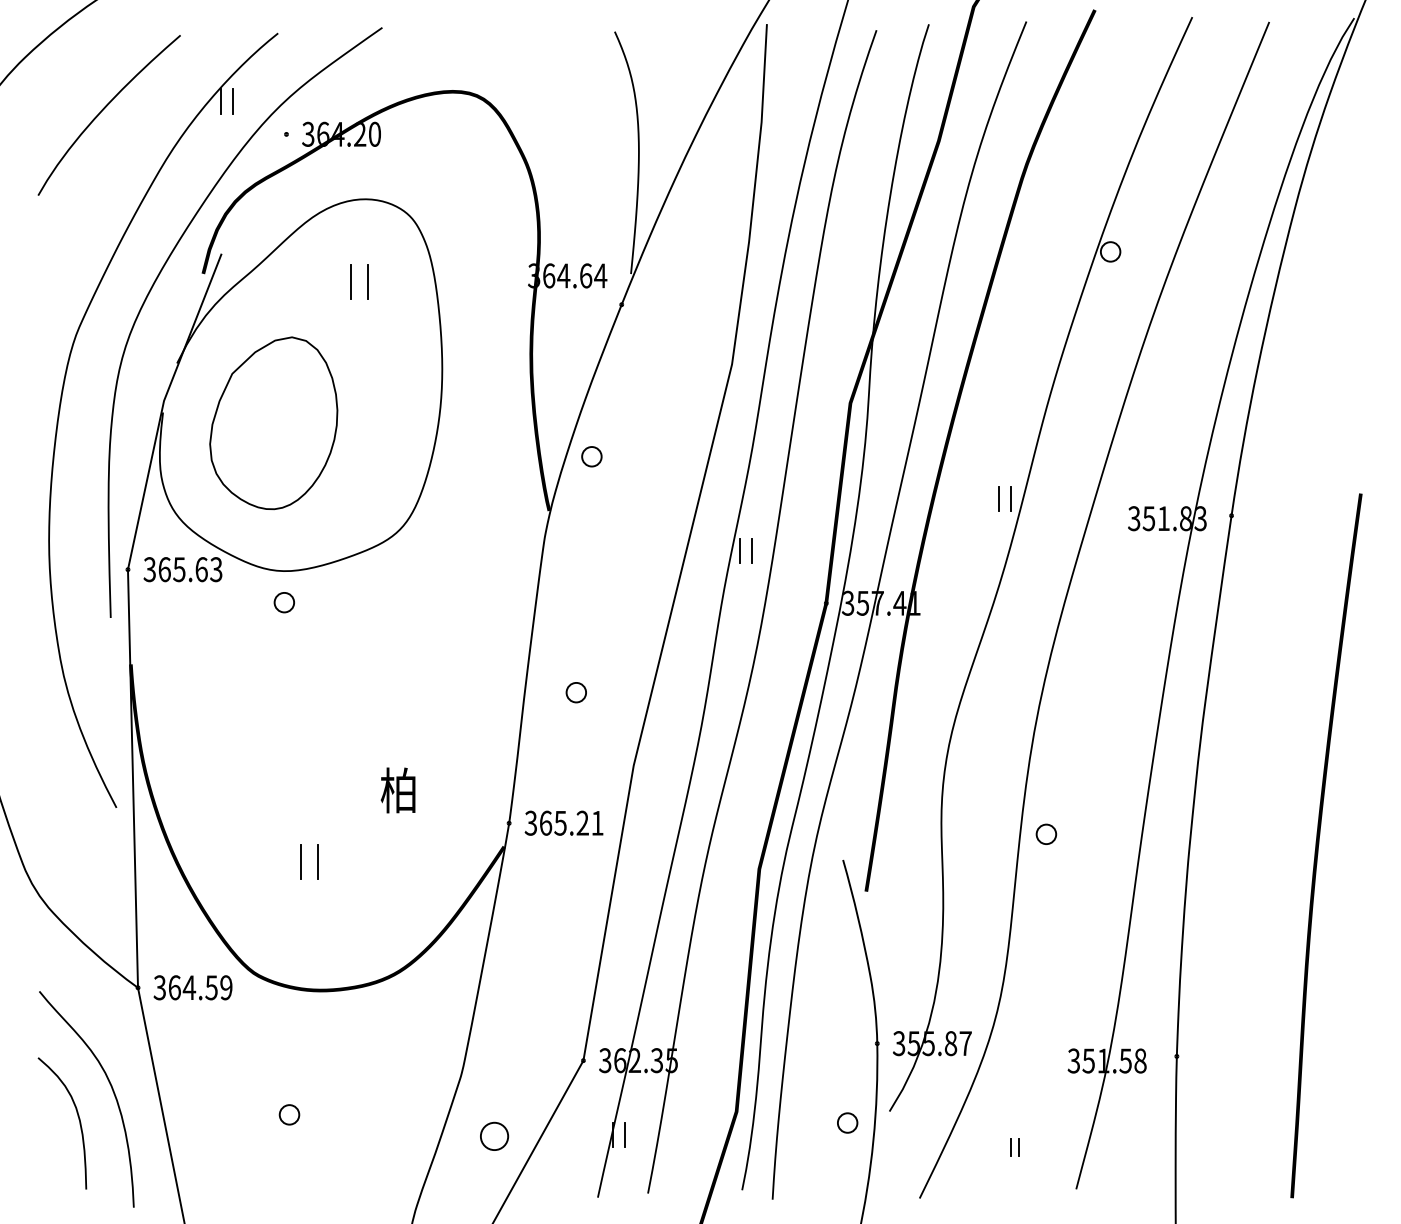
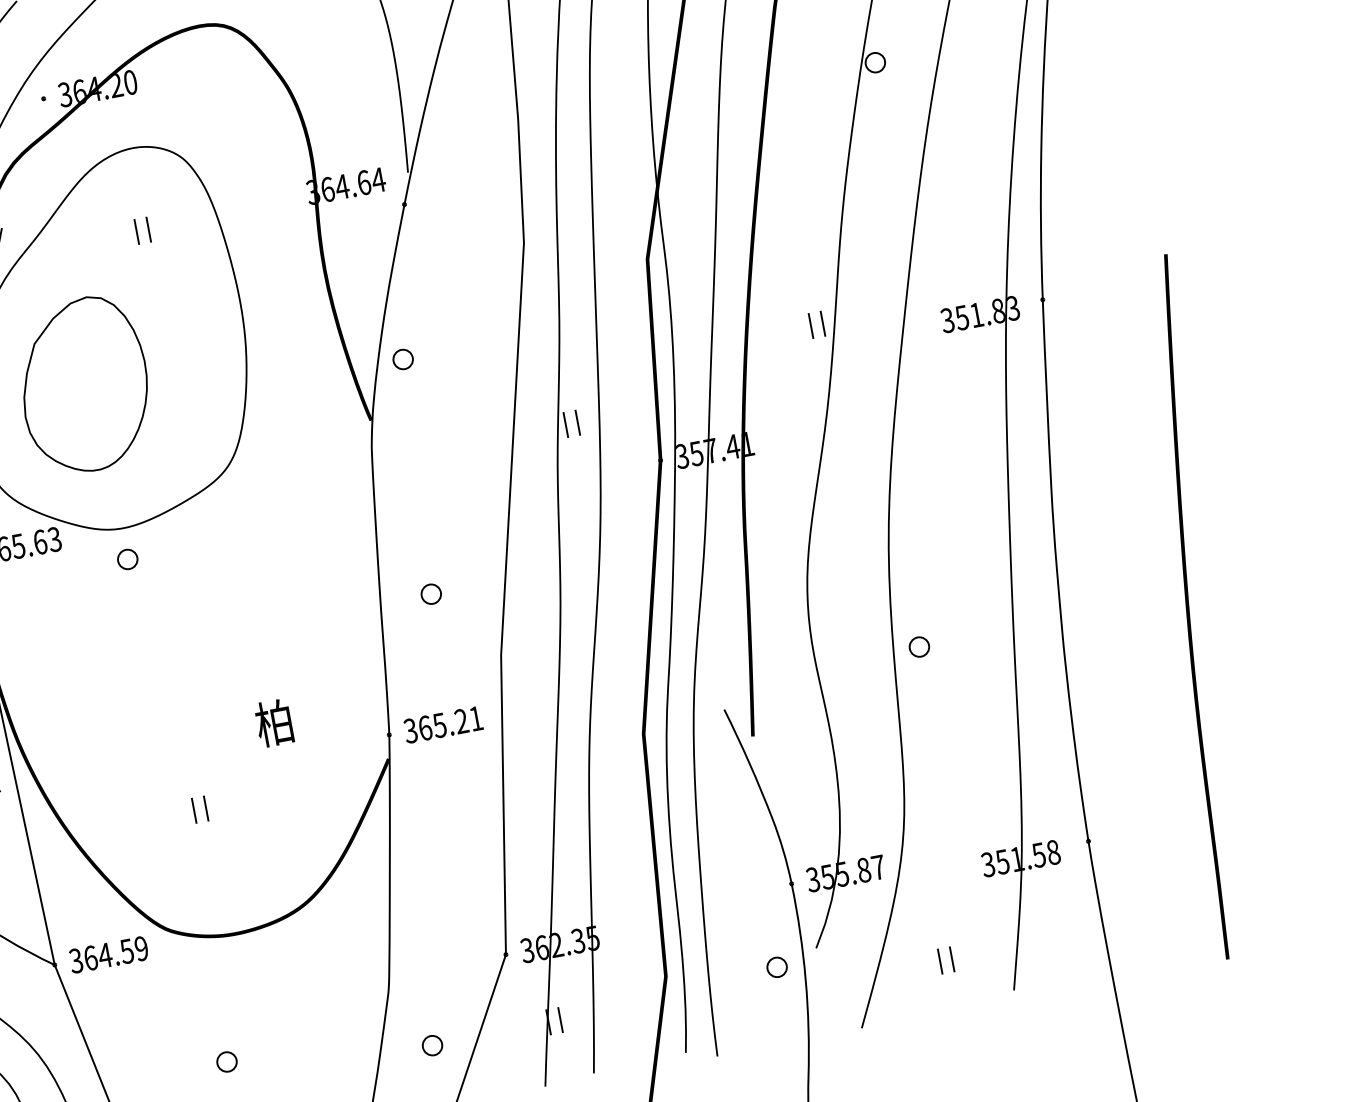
part: (359, 282) -> (142, 230), size x0.71
part: (309, 861) -> (200, 809), size x0.71
part: (494, 1136) -> (432, 1045), size x0.71
part: (1014, 1147) -> (945, 960), size x1.43

